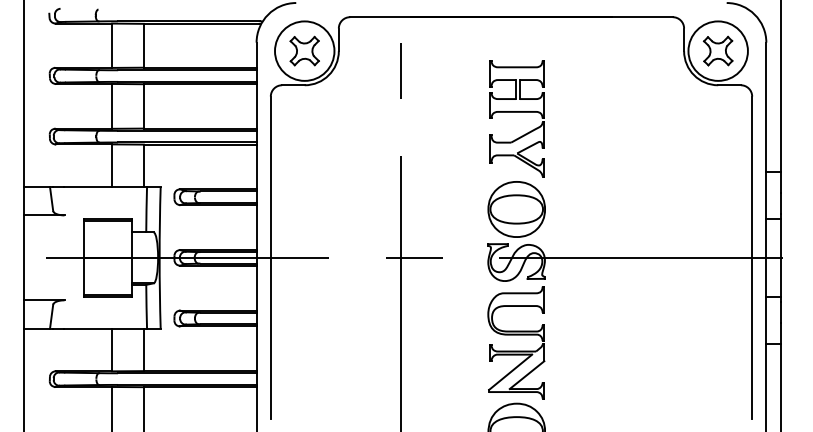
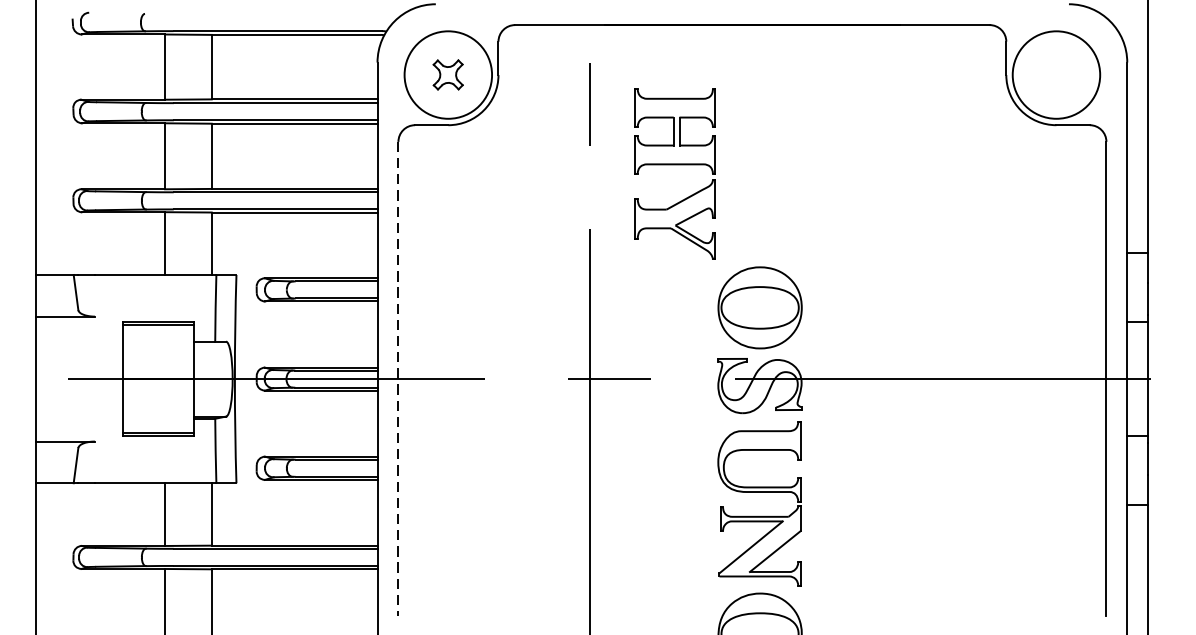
part: (304, 50) -> (447, 74), size x0.7
part: (717, 50) -> (1055, 74), removed
part: (516, 118) -> (674, 174), moved
line: (270, 258) -> (397, 380), solid -> dashed

